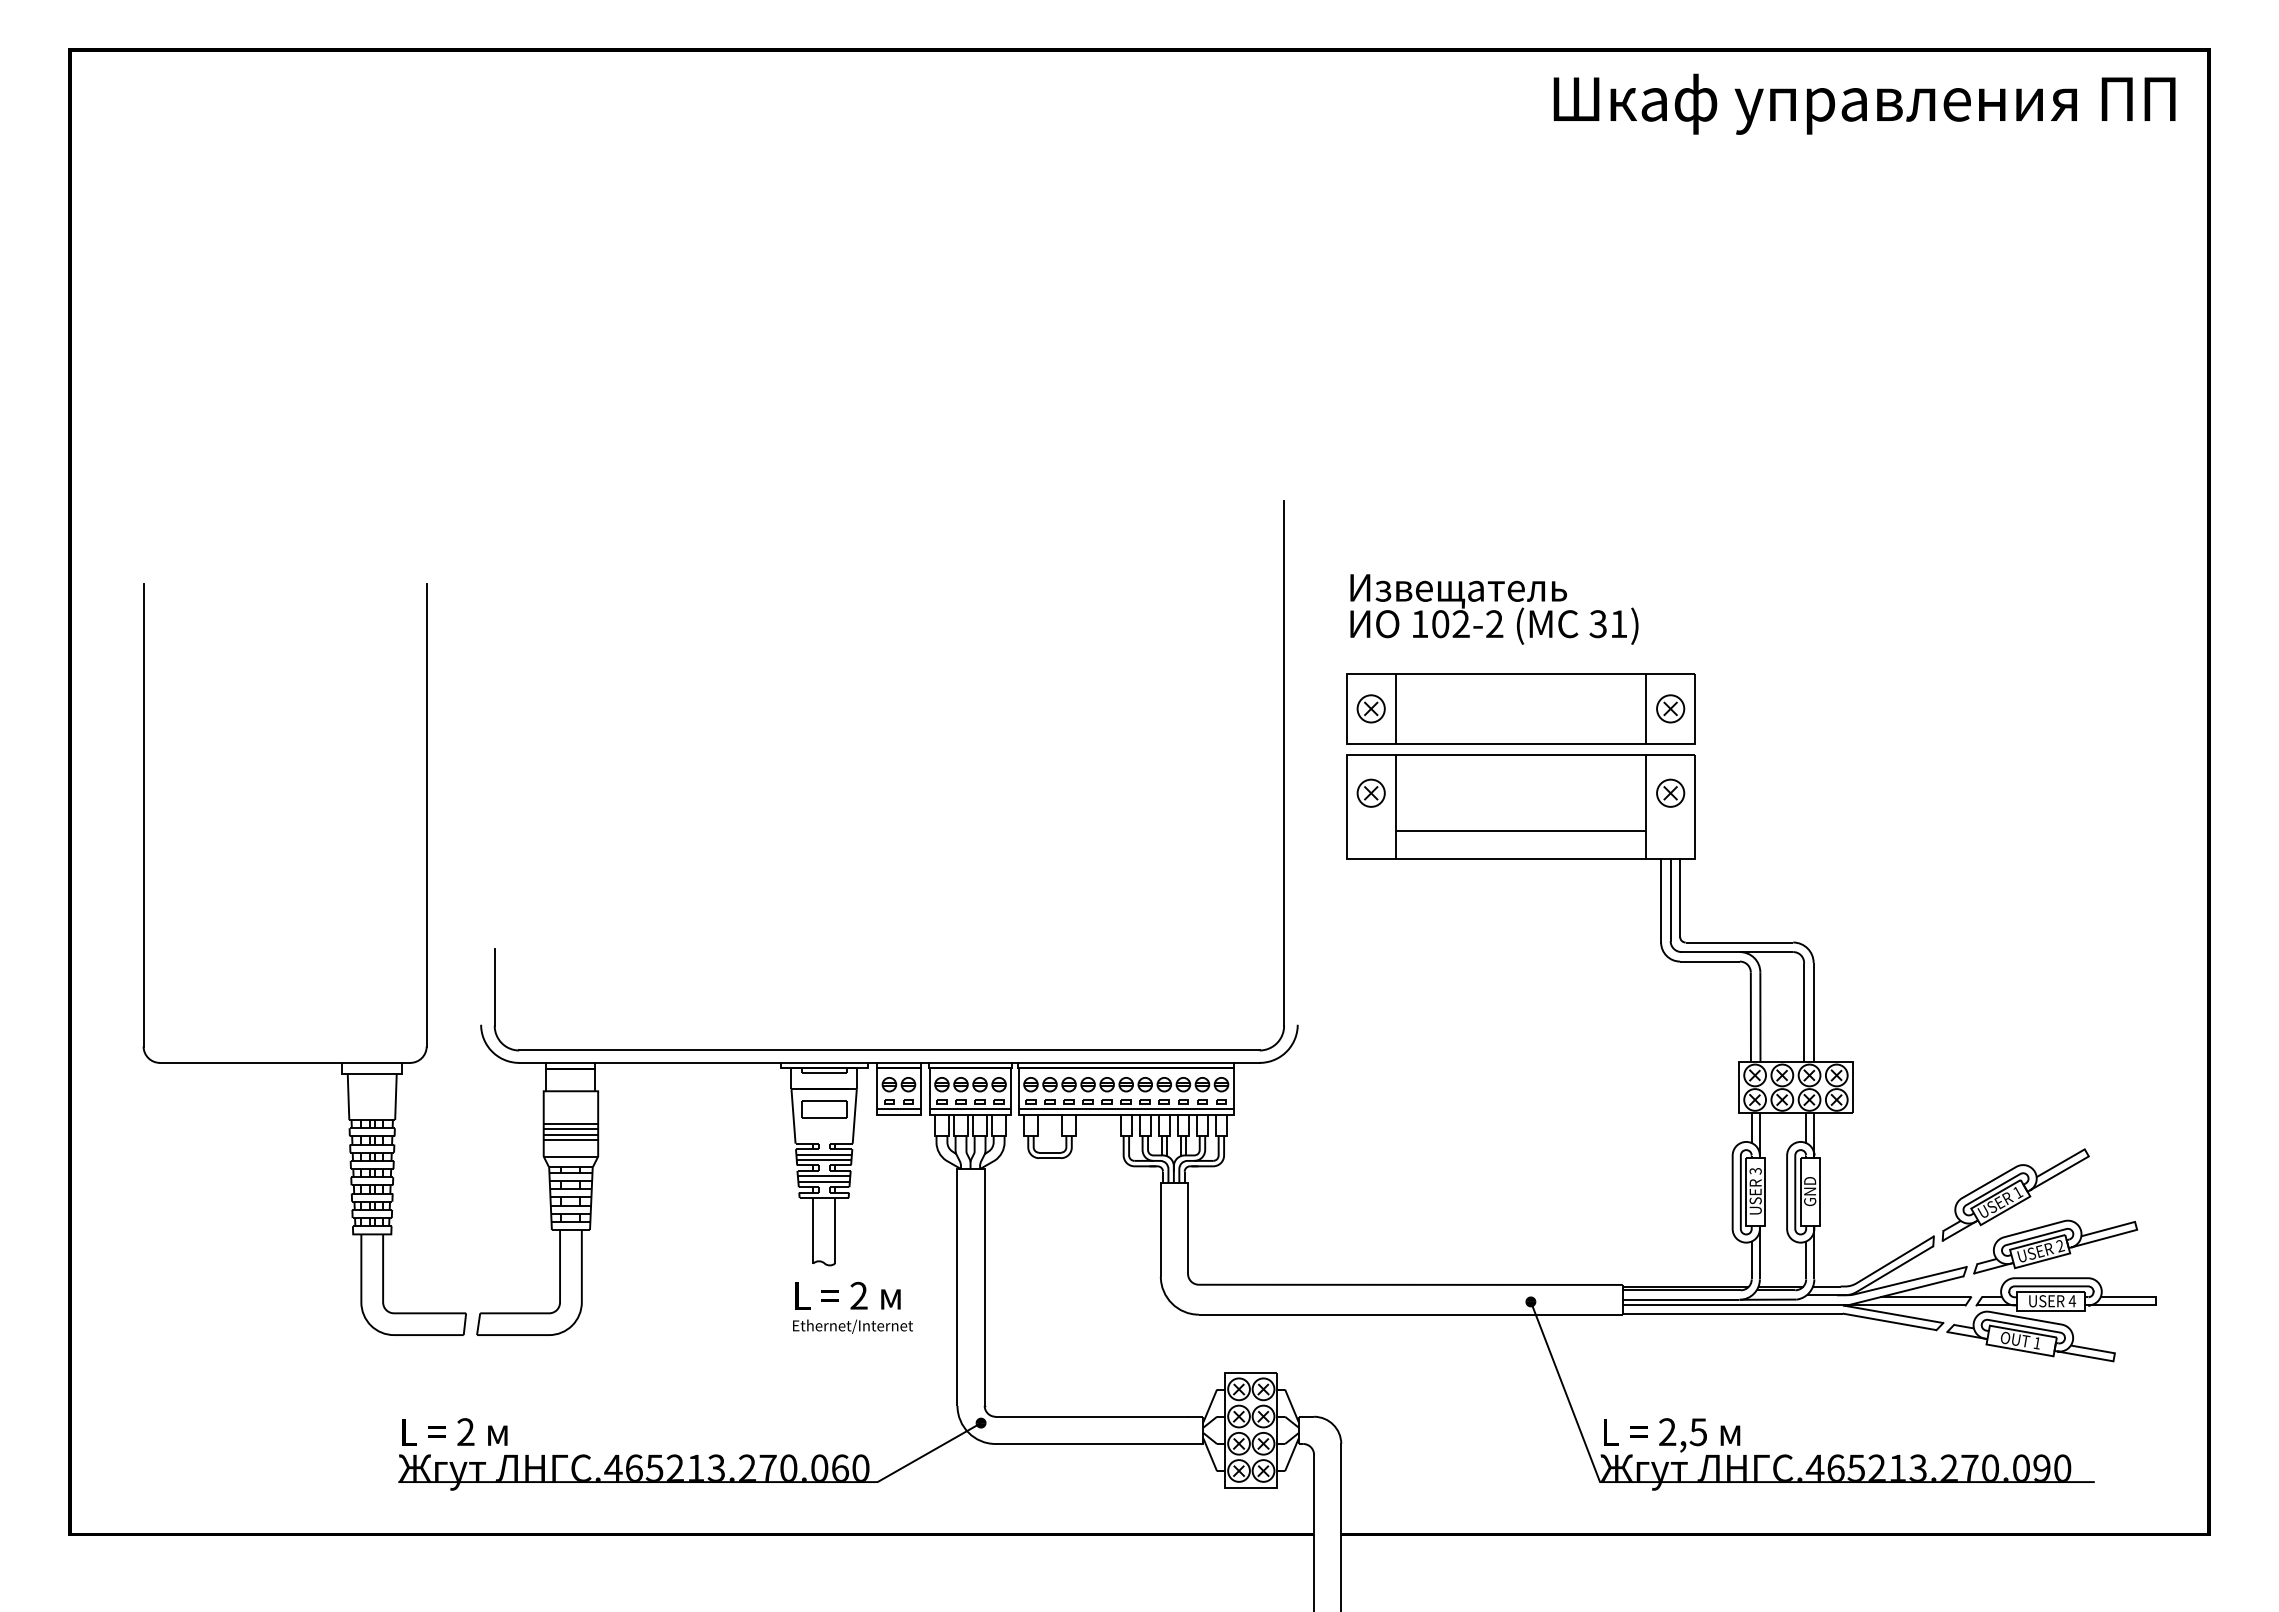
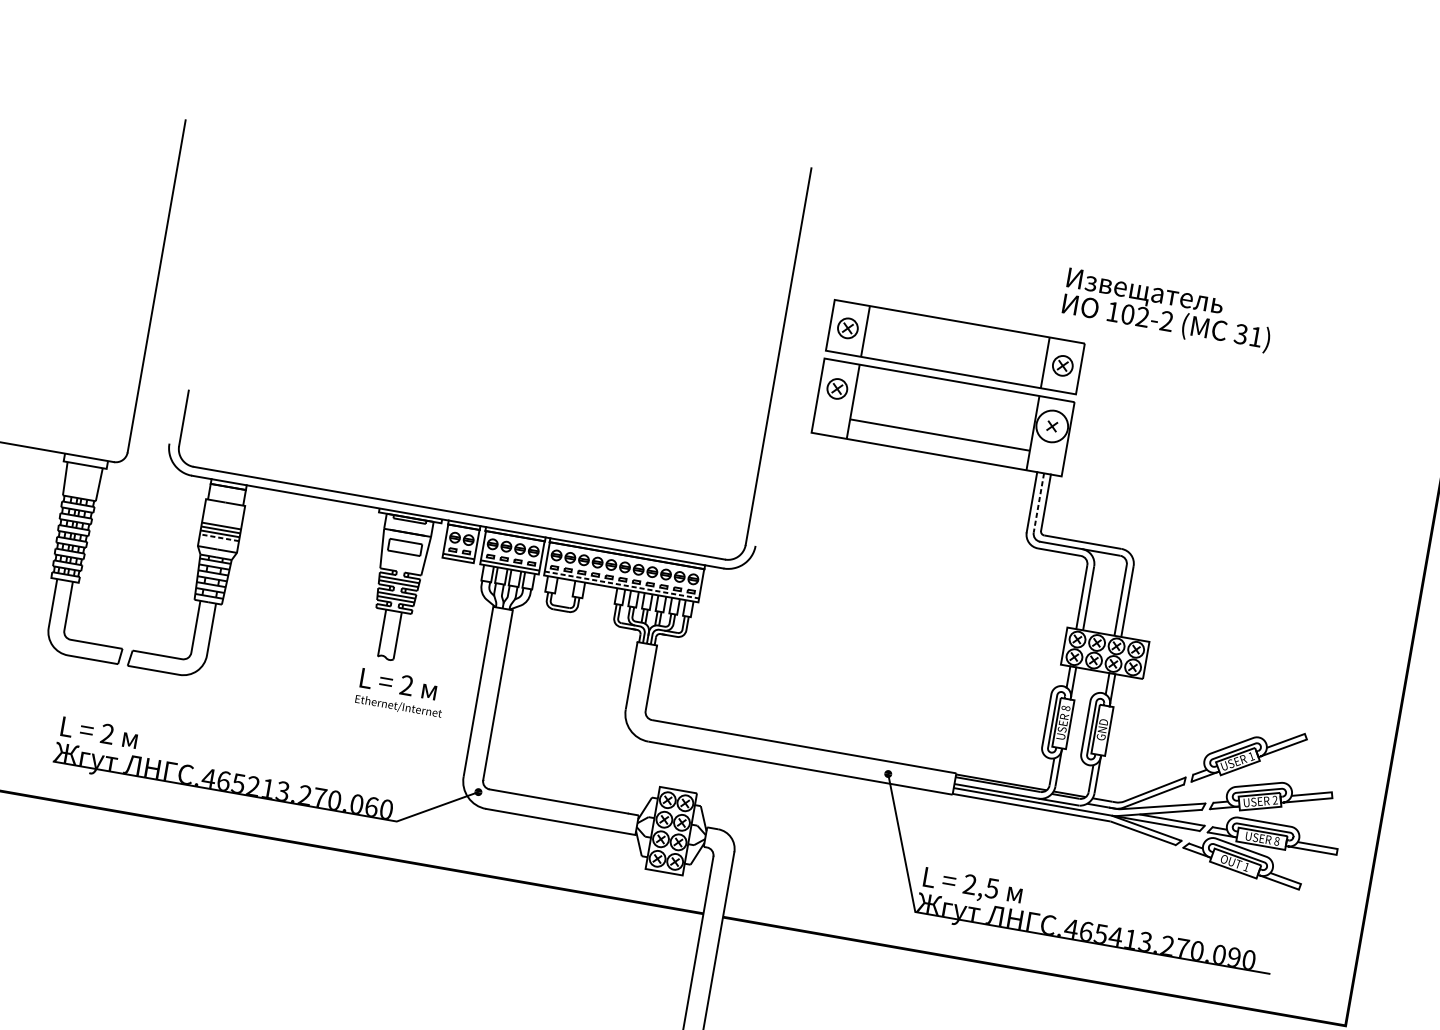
text: (1494, 609) -> (1168, 310), moved
circle: (1670, 792) -> (1052, 425), size x1.6
line: (1670, 900) -> (1038, 503), solid -> dashed
line: (1126, 1109) -> (622, 585), solid -> dashed
line: (570, 1140) -> (219, 537), solid -> dashed
text: (1755, 1170) -> (1065, 707), 3 -> 8
text: (2072, 1301) -> (1277, 841), 4 -> 8
text: (1876, 1467) -> (1115, 936), .465213.270.090 -> .465413.270.090

